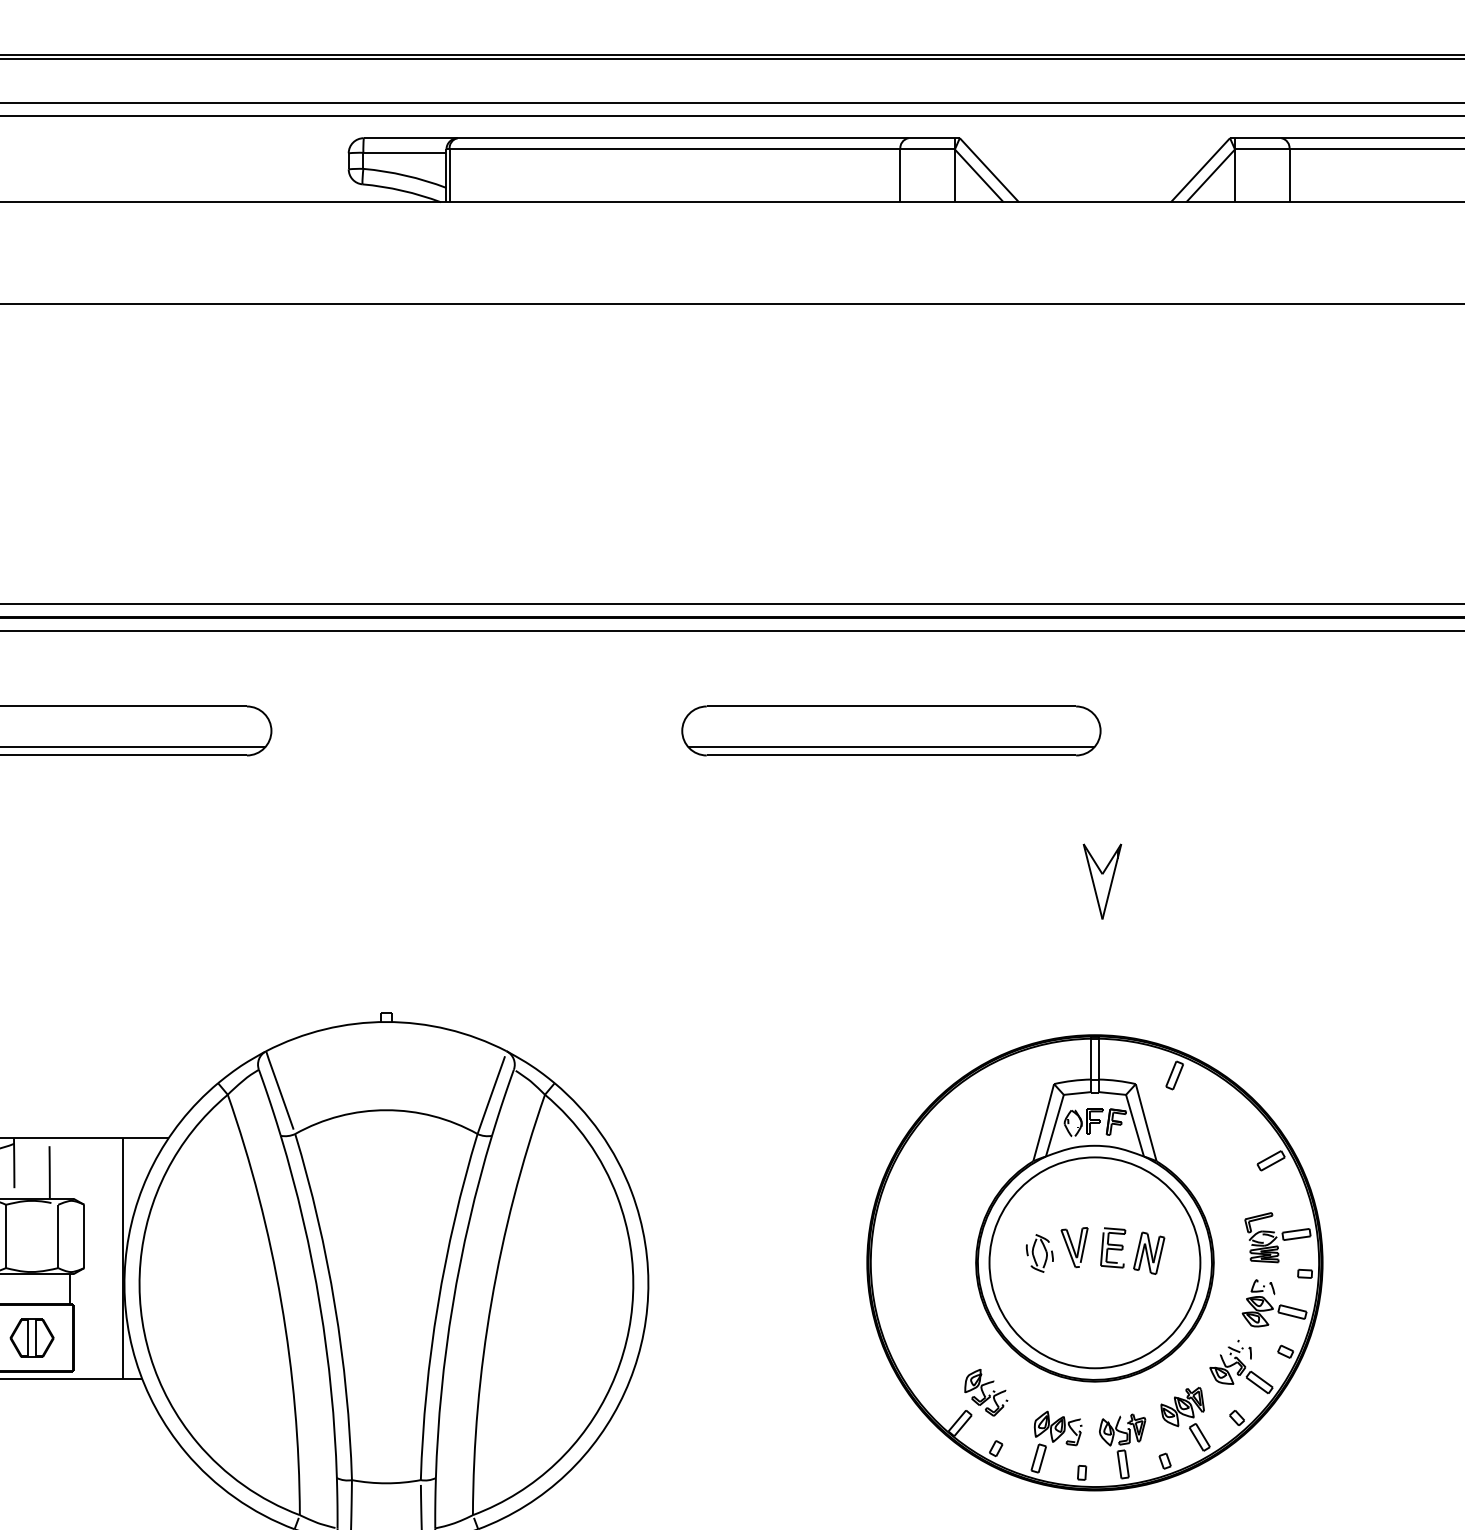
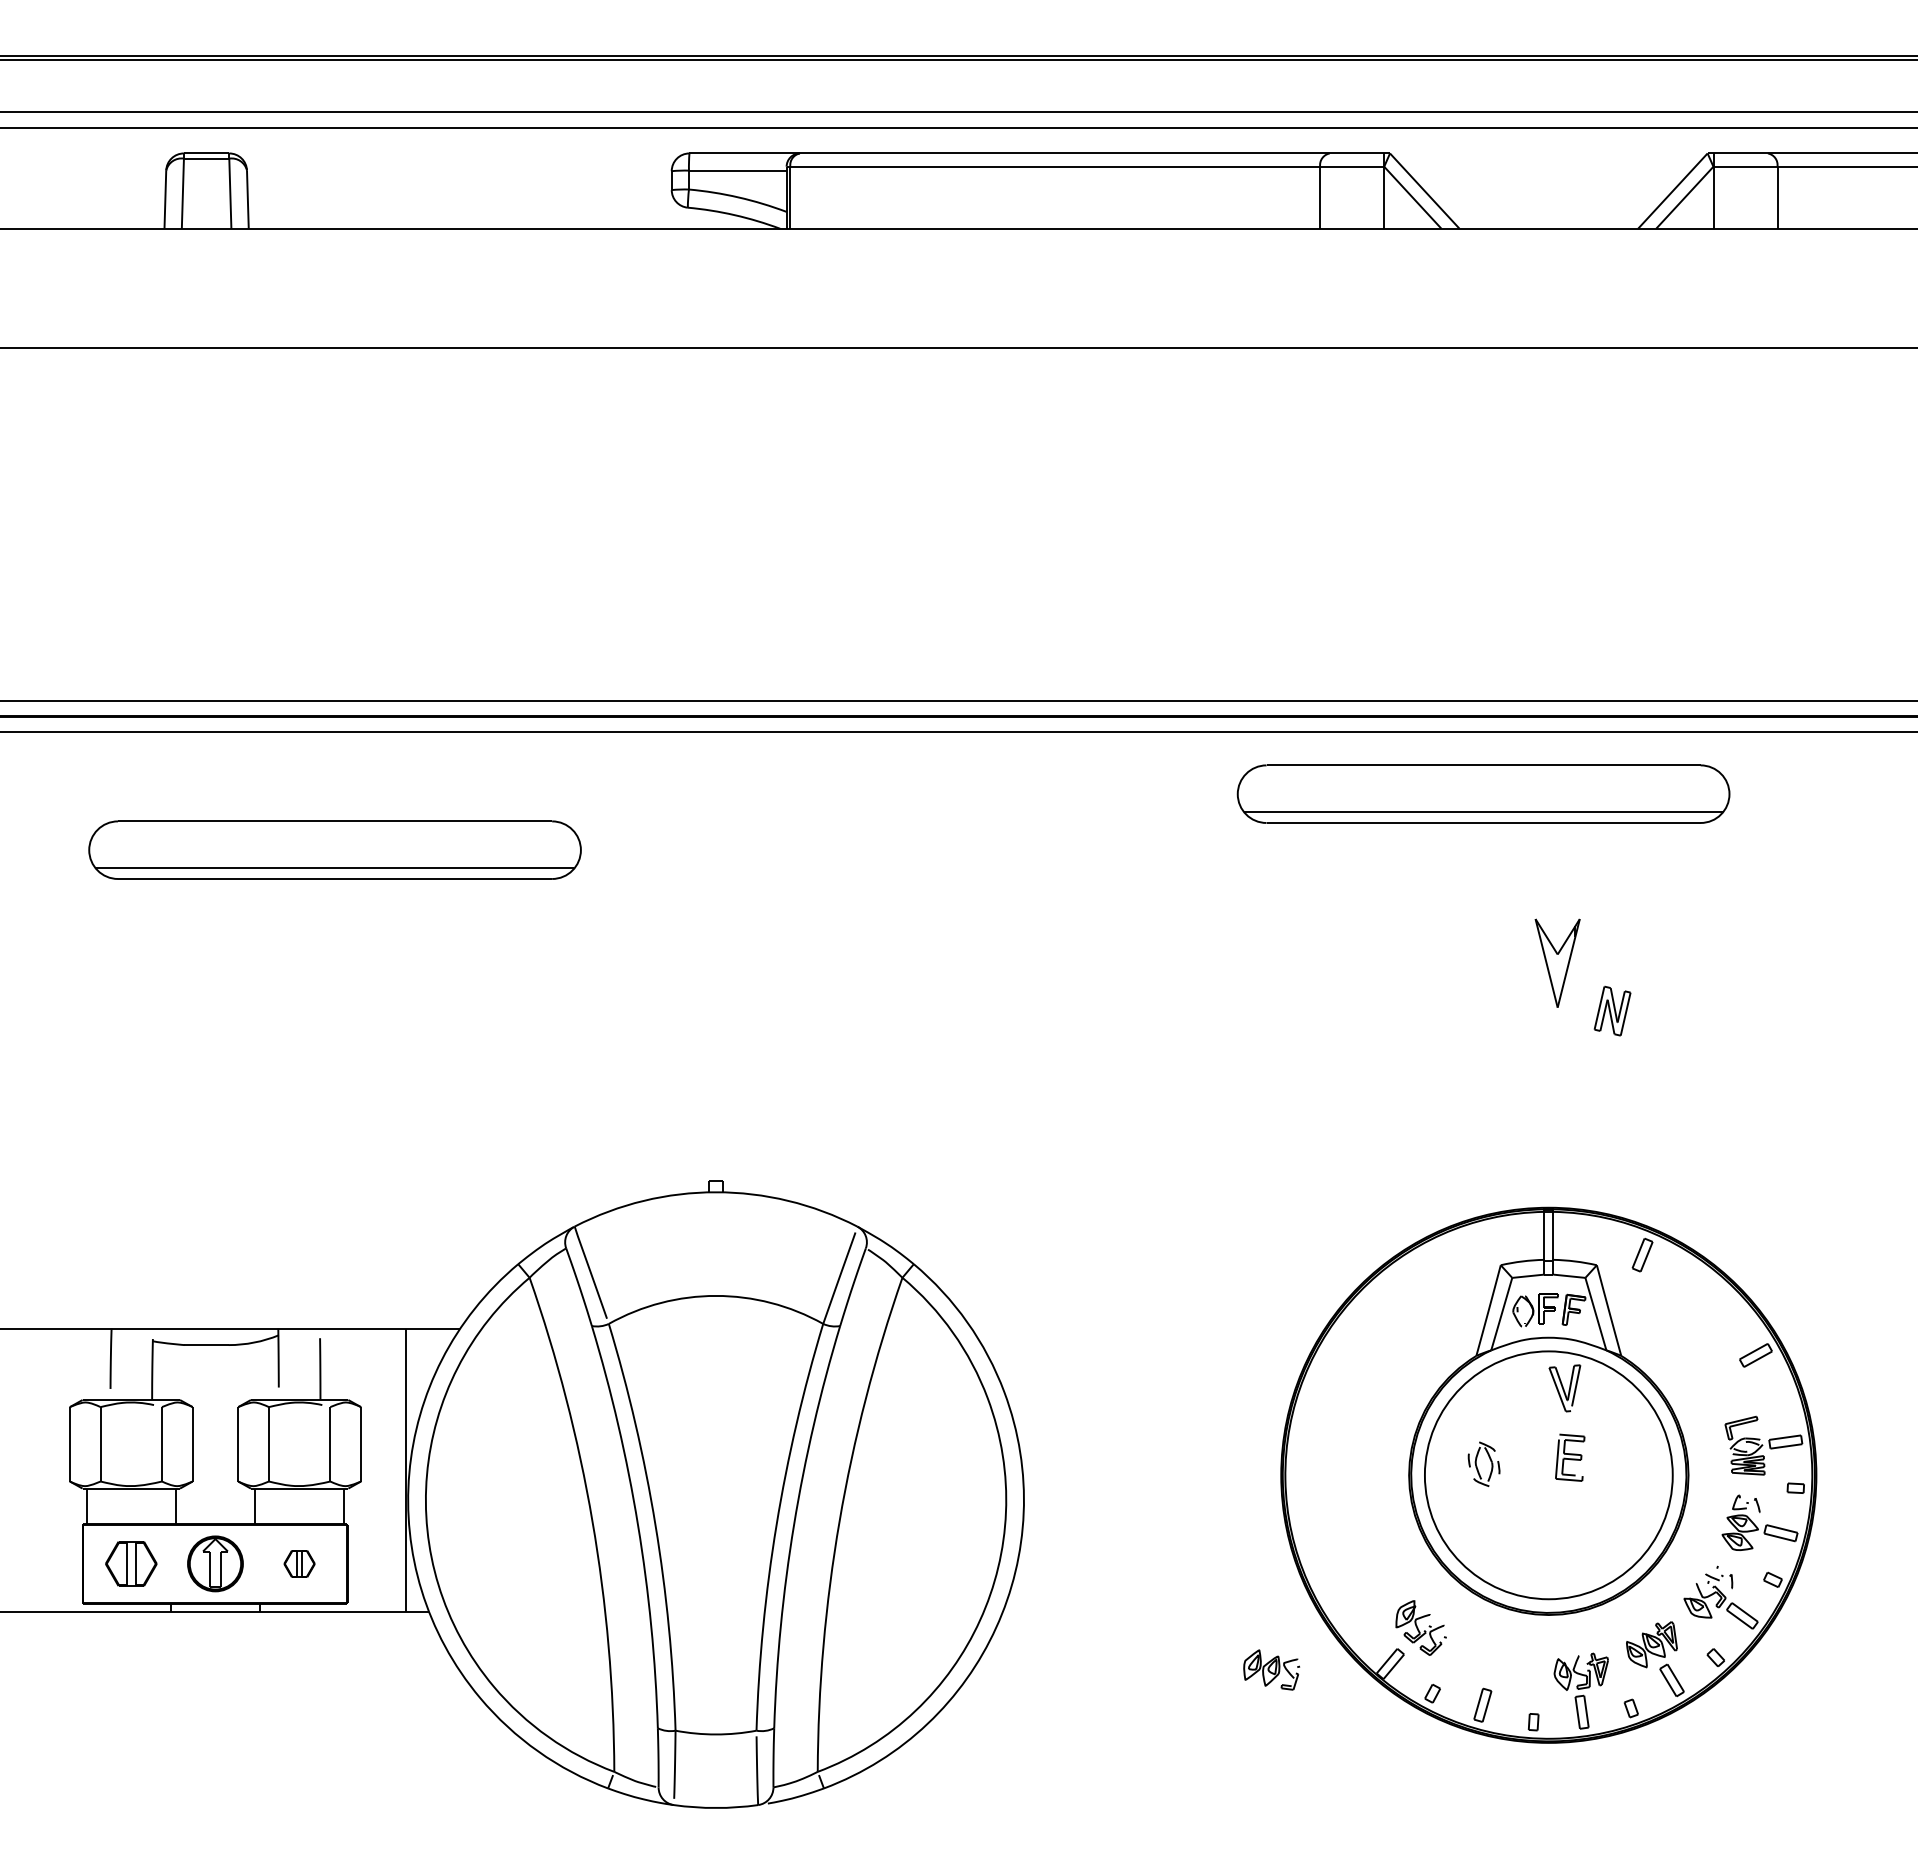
part: (891, 730) -> (1483, 793), moved
part: (1102, 880) -> (1557, 962), moved
part: (1074, 1247) -> (1564, 1388), moved
part: (1149, 1252) -> (1612, 1010), moved
part: (32, 1337) -> (299, 1563), size x0.6
part: (1058, 1428) -> (1271, 1669), moved

